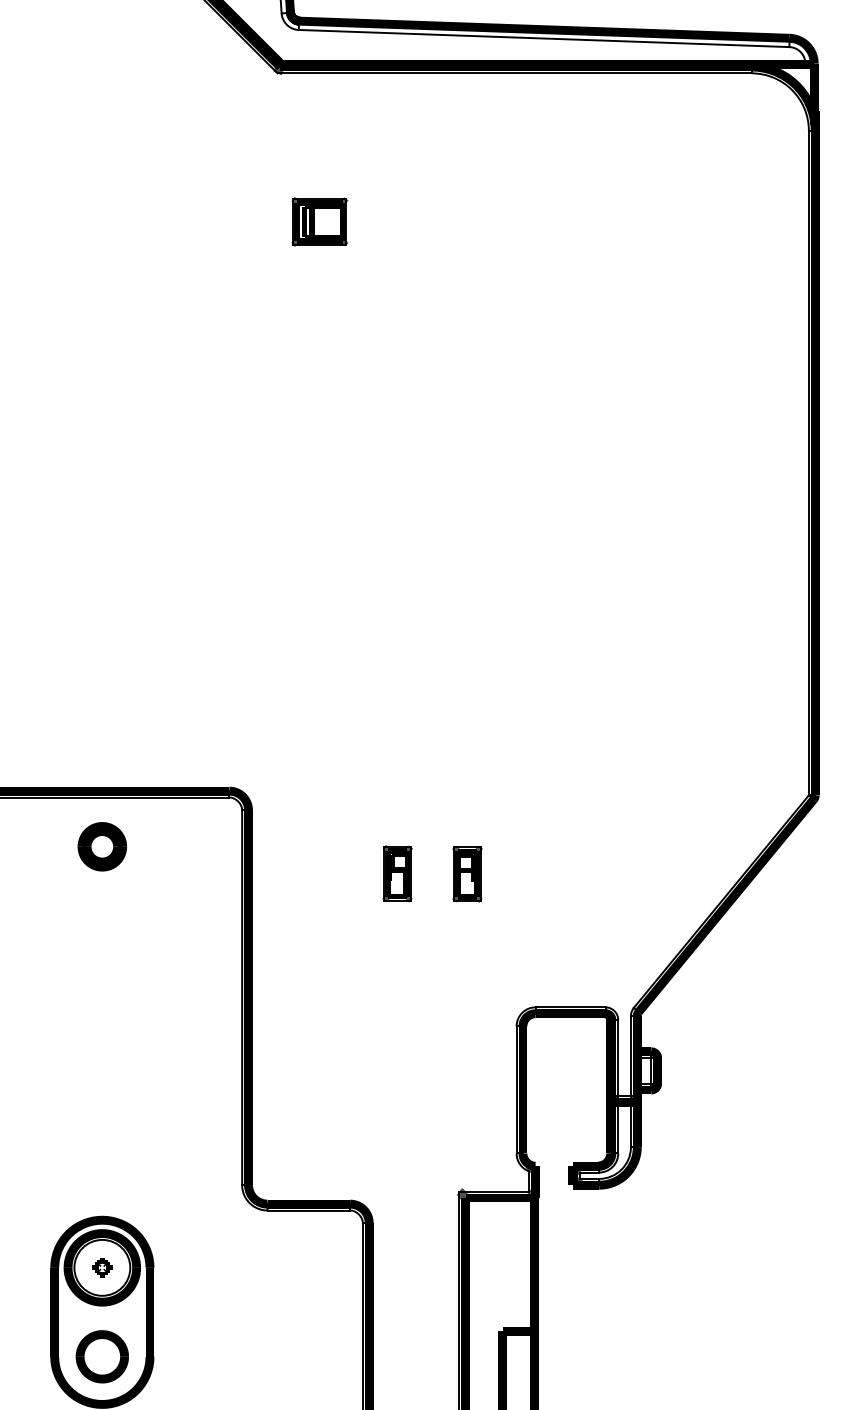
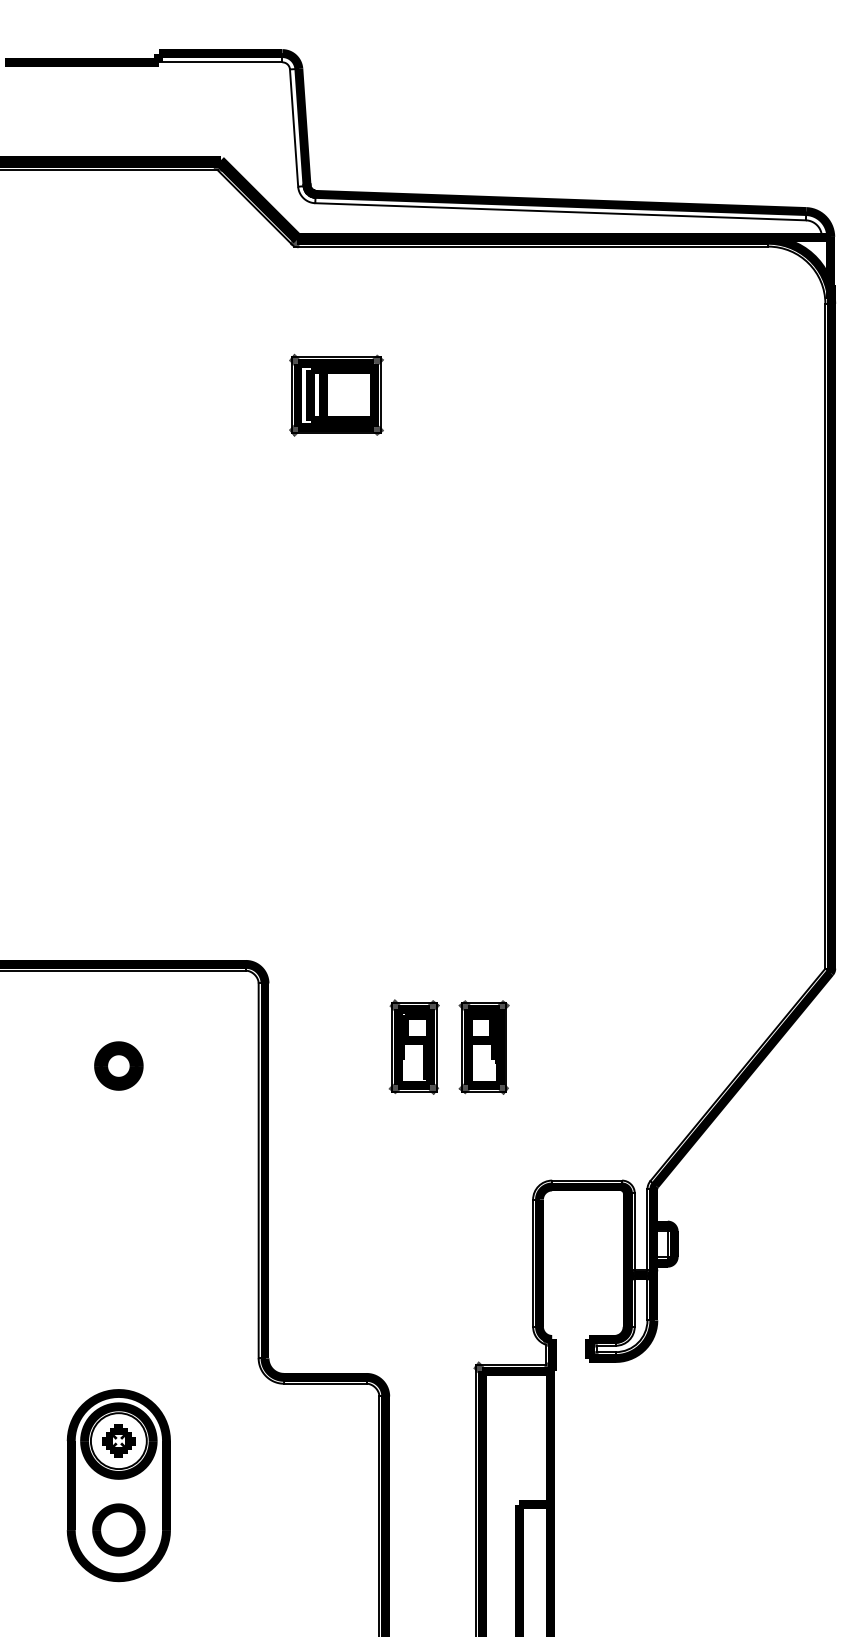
part: (319, 221) -> (336, 394), size x1.67
part: (101, 846) -> (118, 1065), moved
part: (396, 873) -> (413, 1046), size x1.67
part: (466, 874) -> (483, 1047), size x1.67
part: (101, 1267) -> (118, 1440), size x1.67

